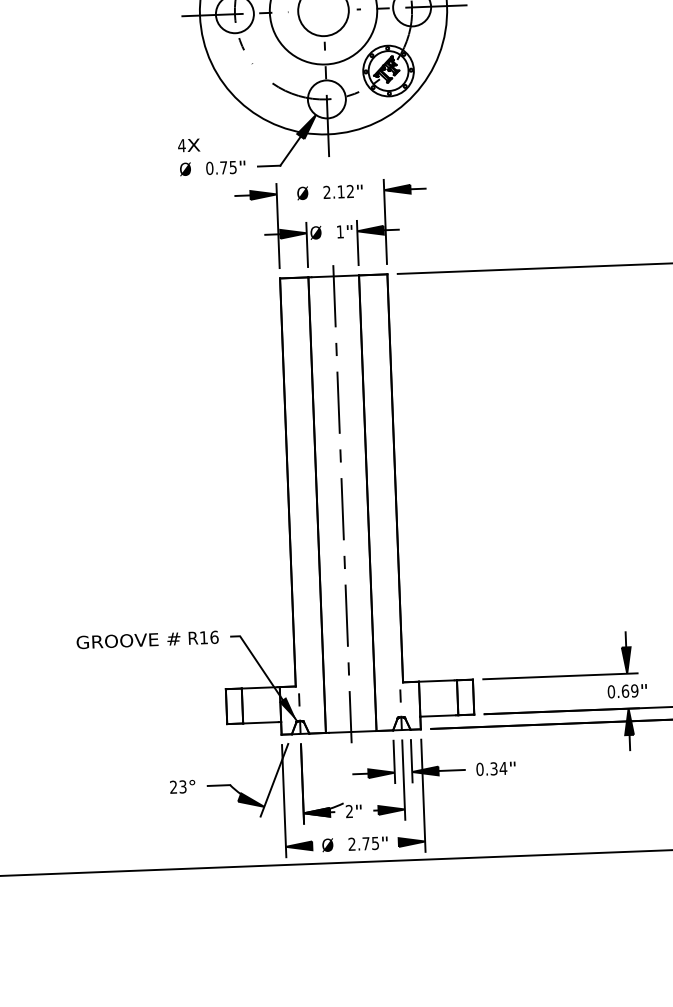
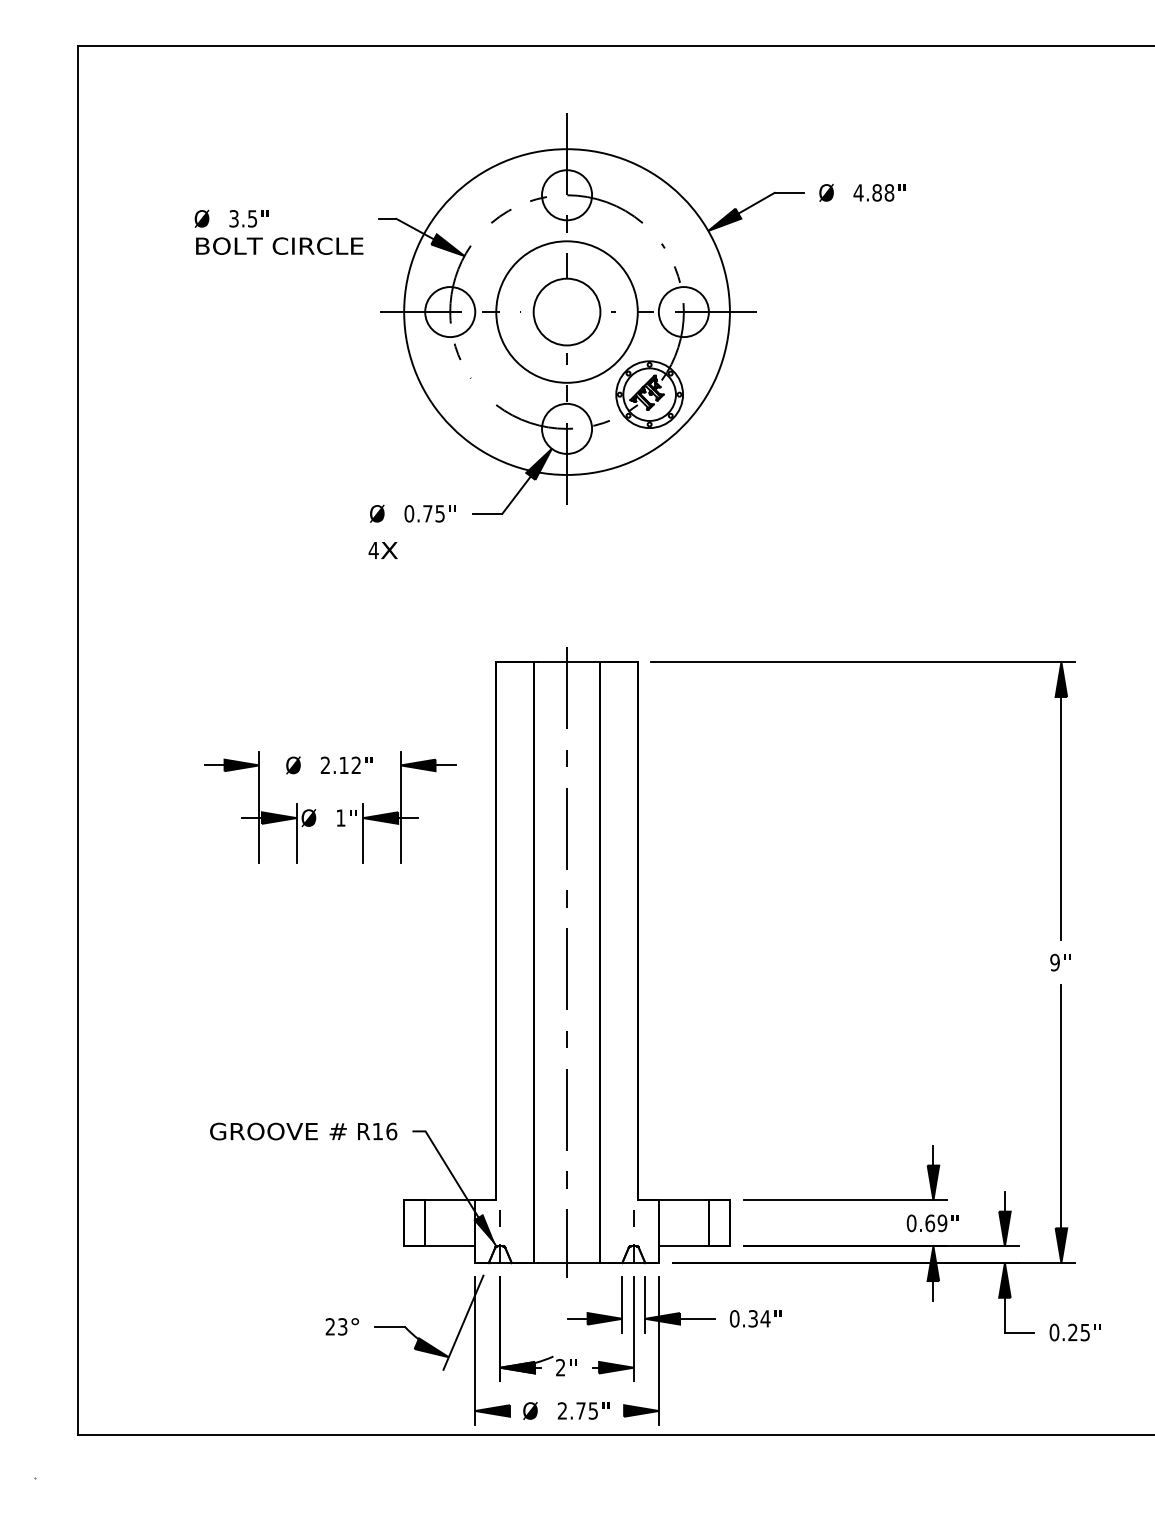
text: (188, 145) -> (382, 550), moved
part: (337, 226) -> (337, 810), moved

